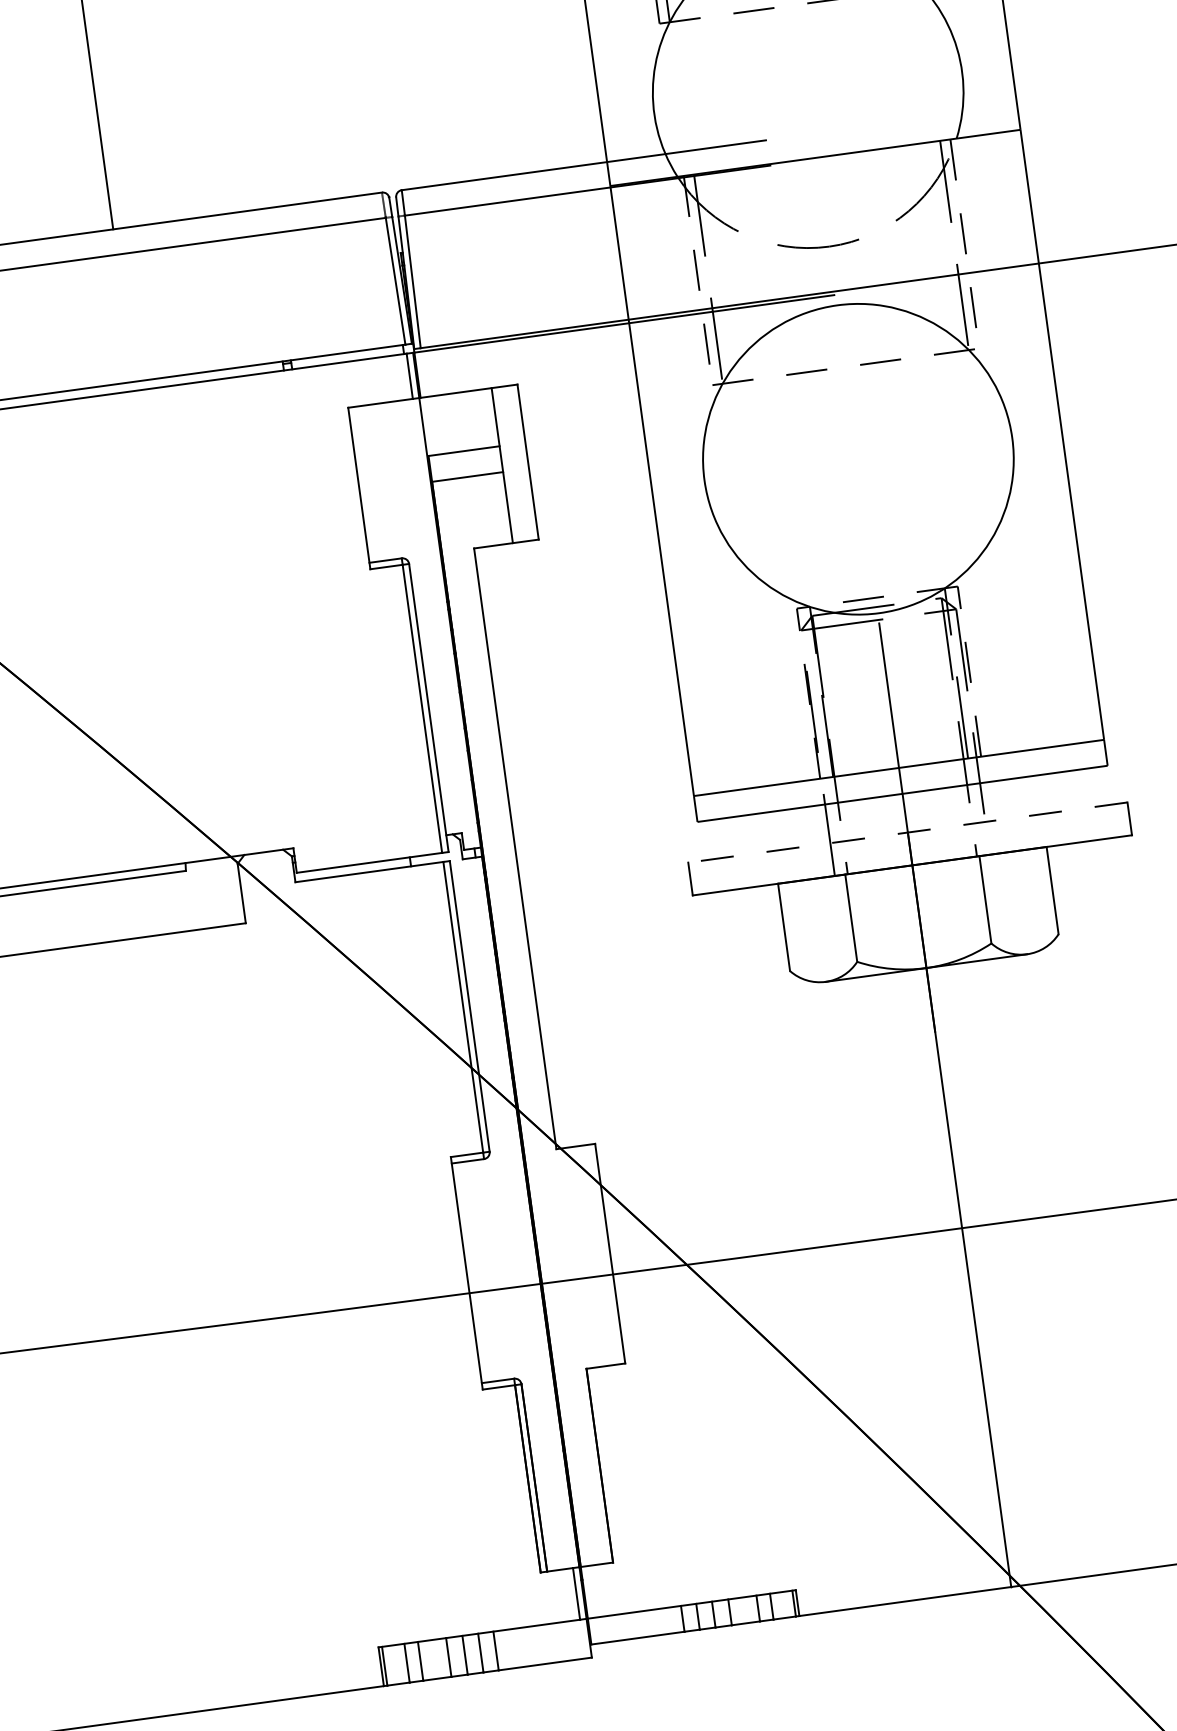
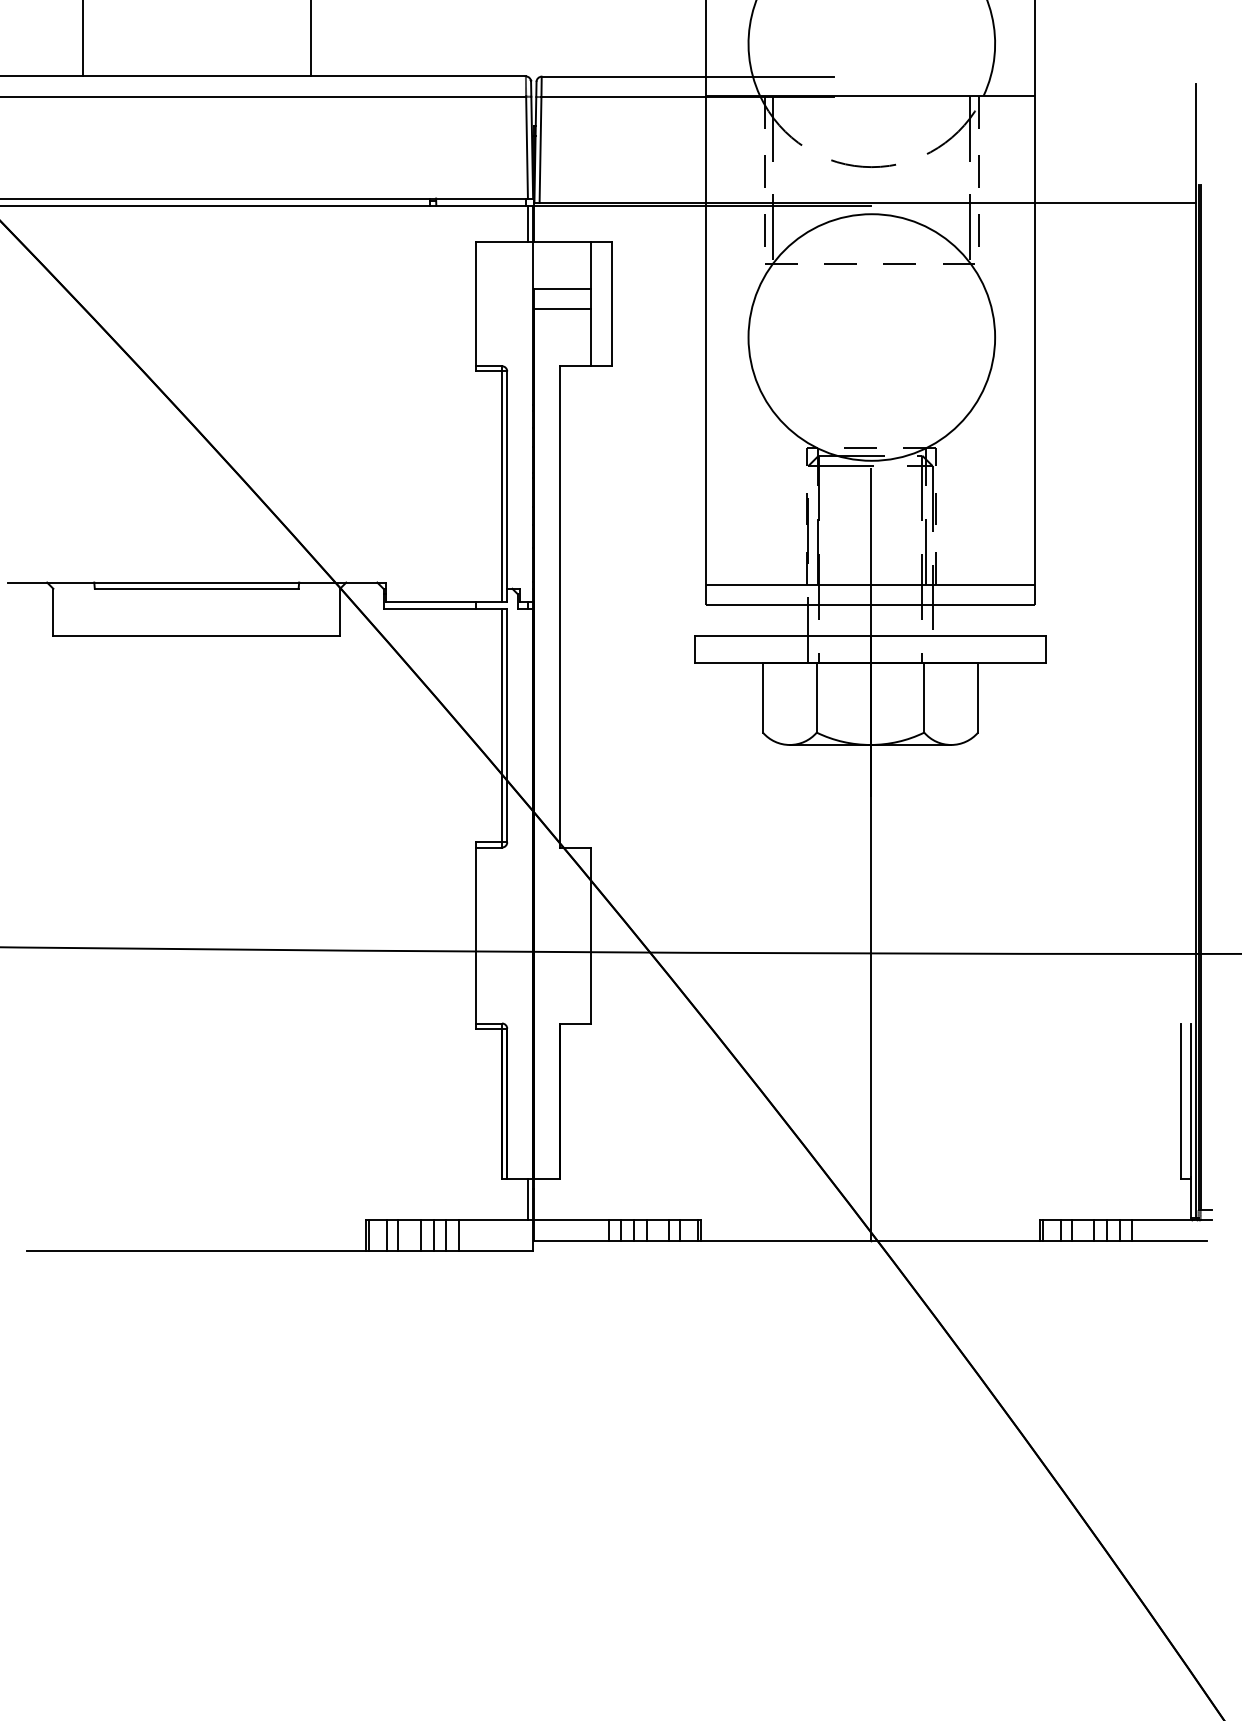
line: (907, 832) -> (870, 636), dashed -> solid

